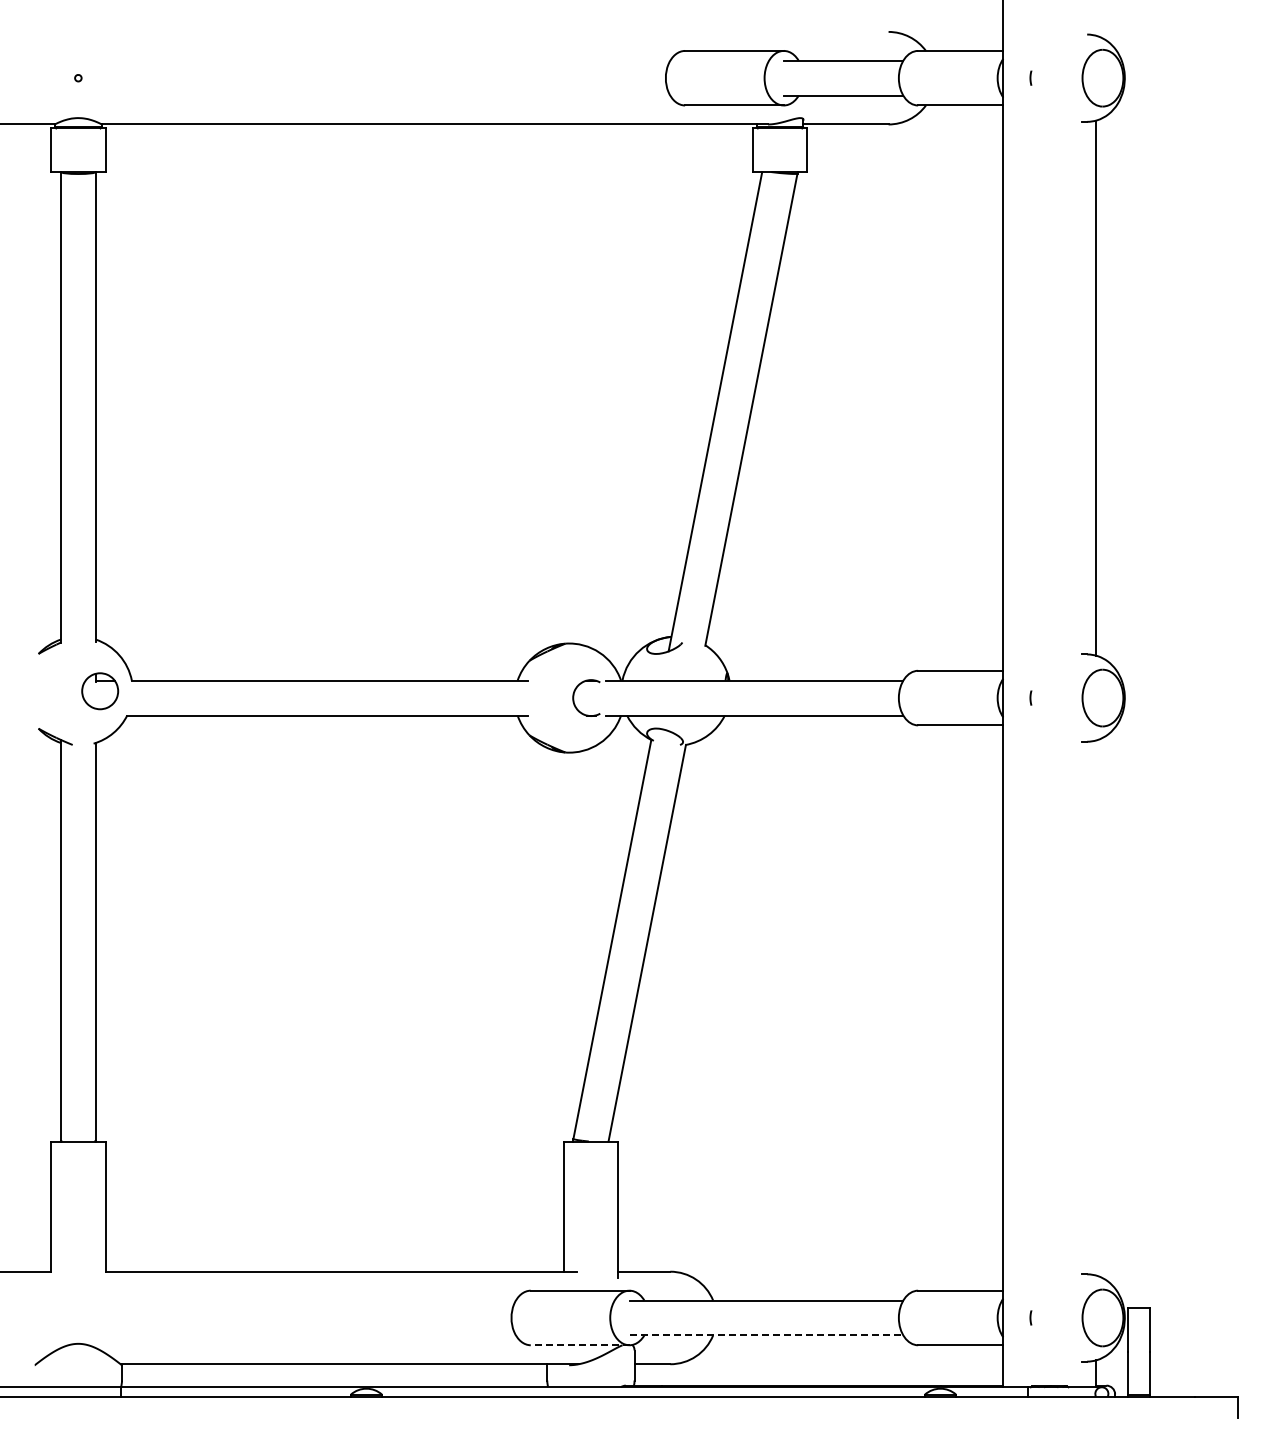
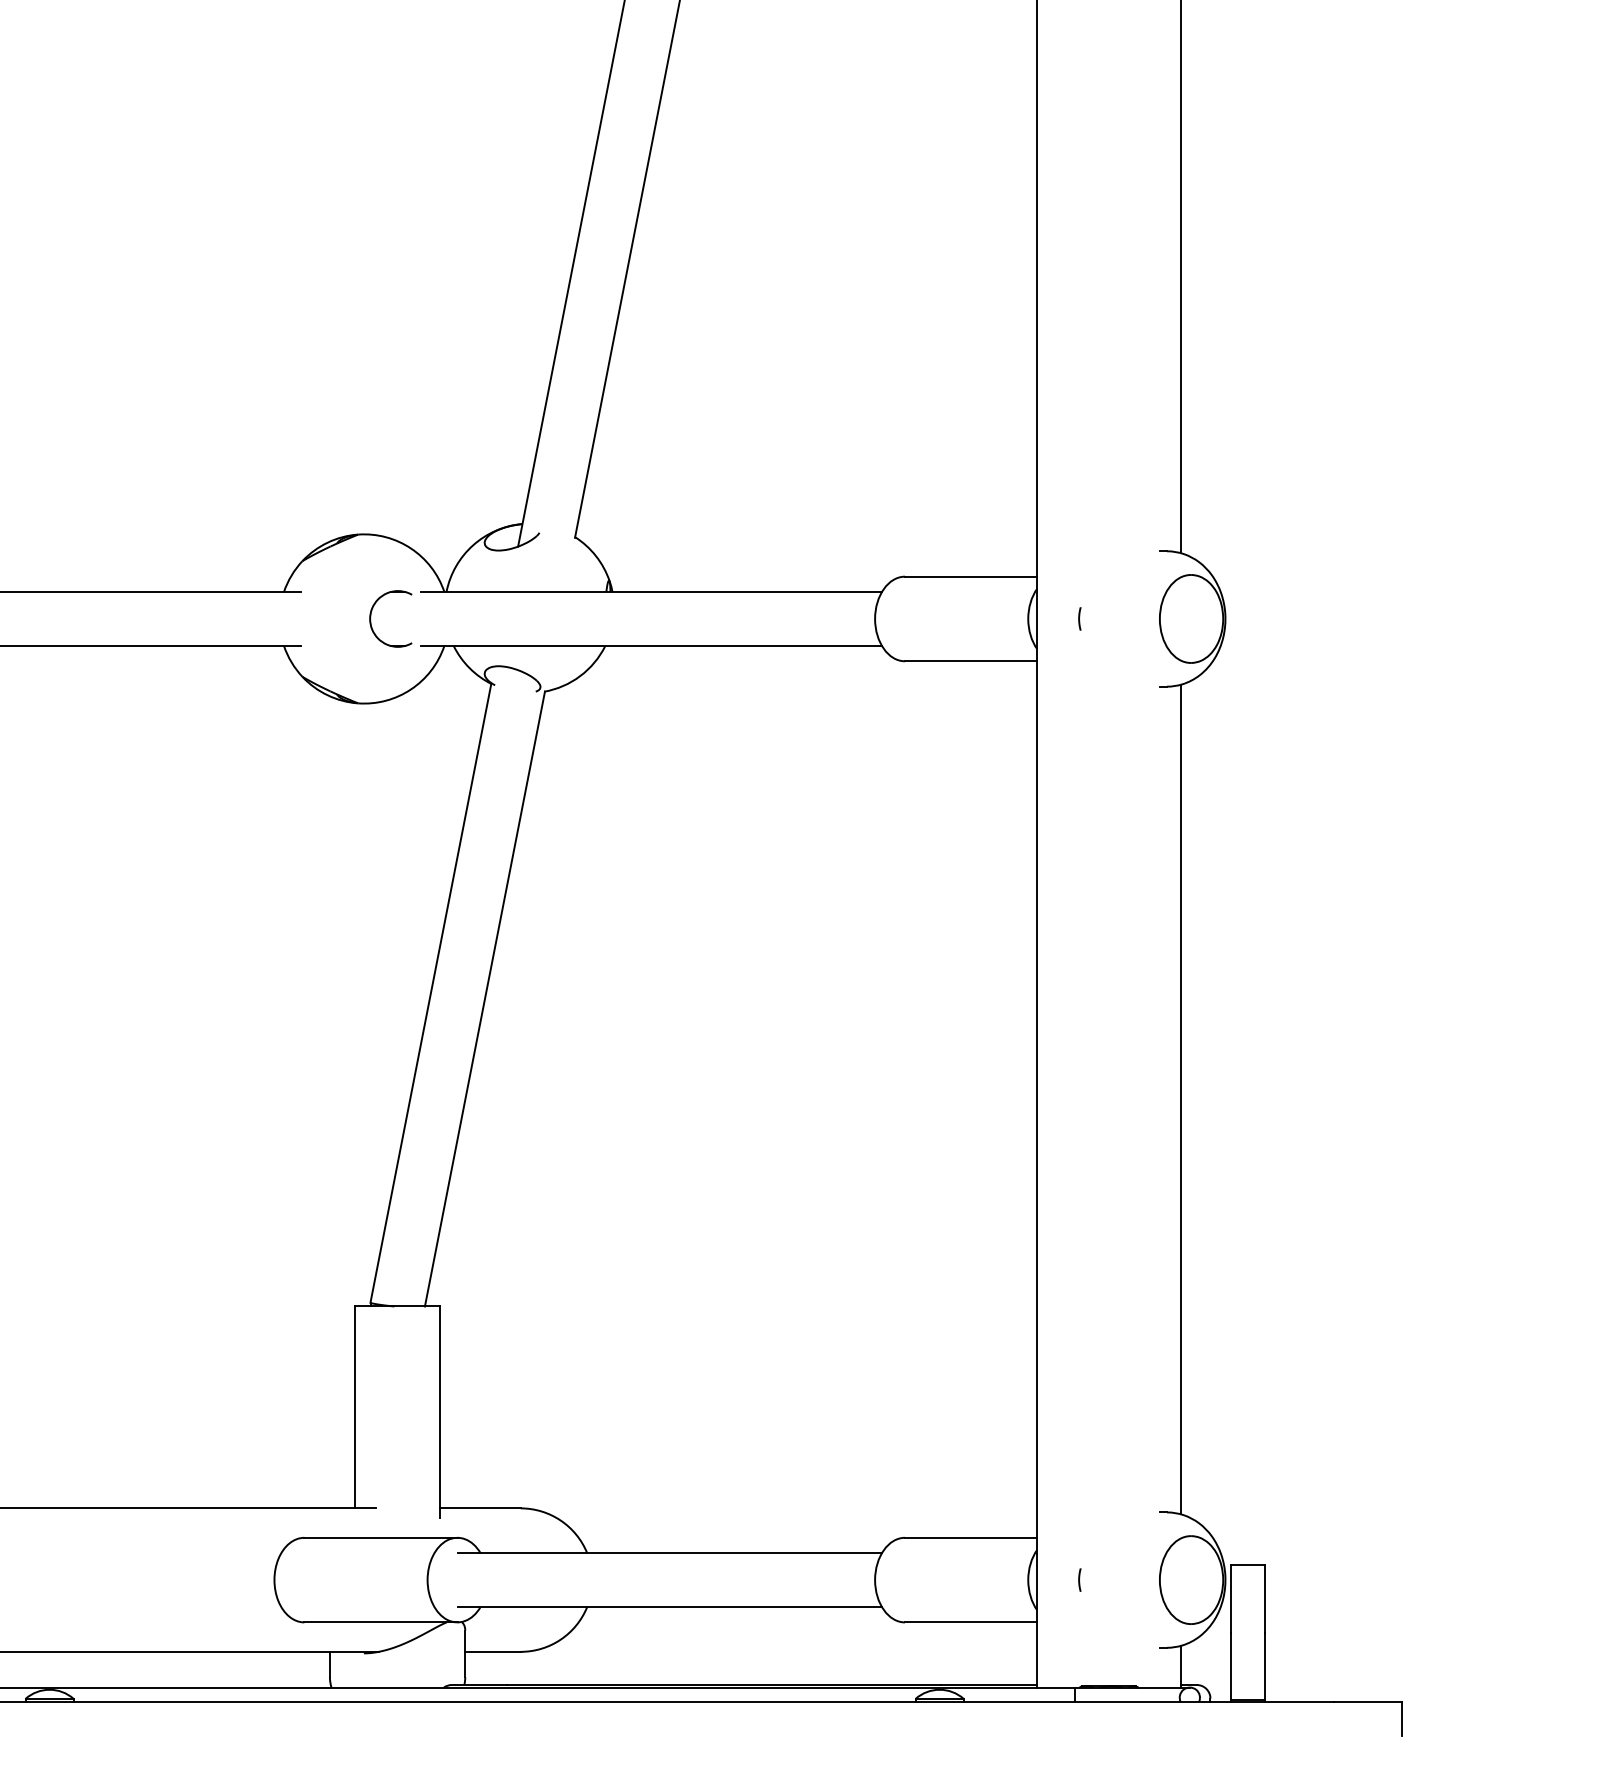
line: (1095, 1007) -> (1179, 1098), added
line: (766, 1335) -> (669, 1607), dashed -> solid
line: (579, 1345) -> (379, 1622), dashed -> solid

